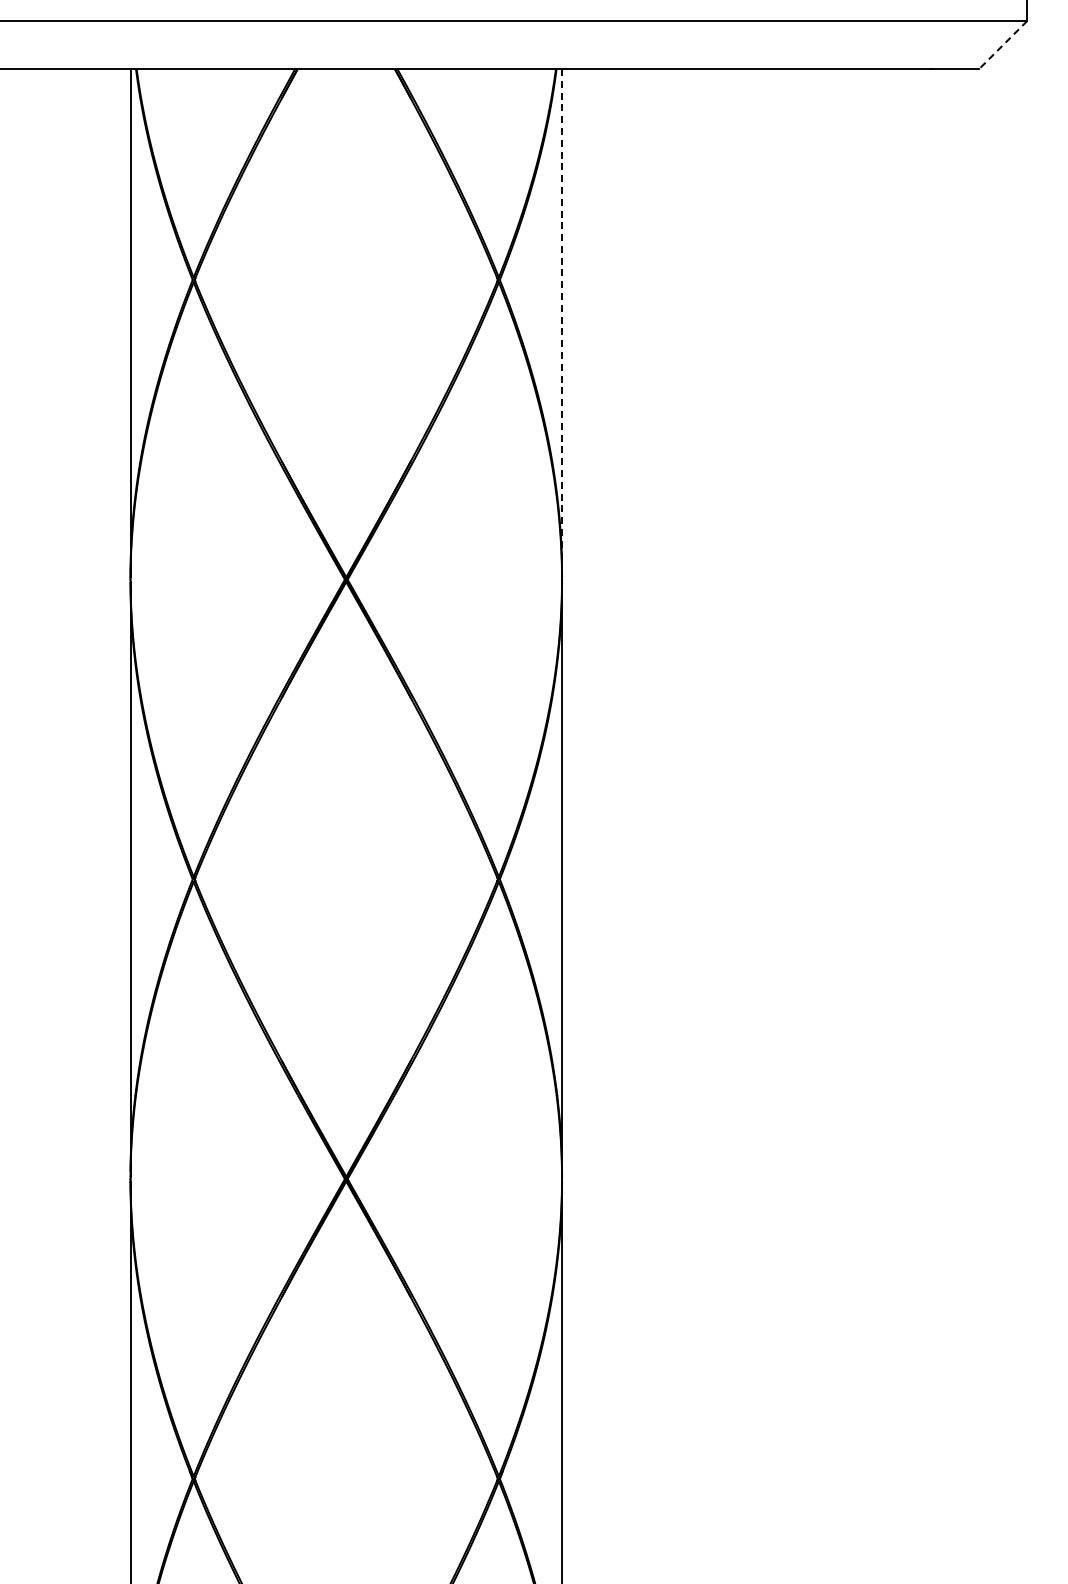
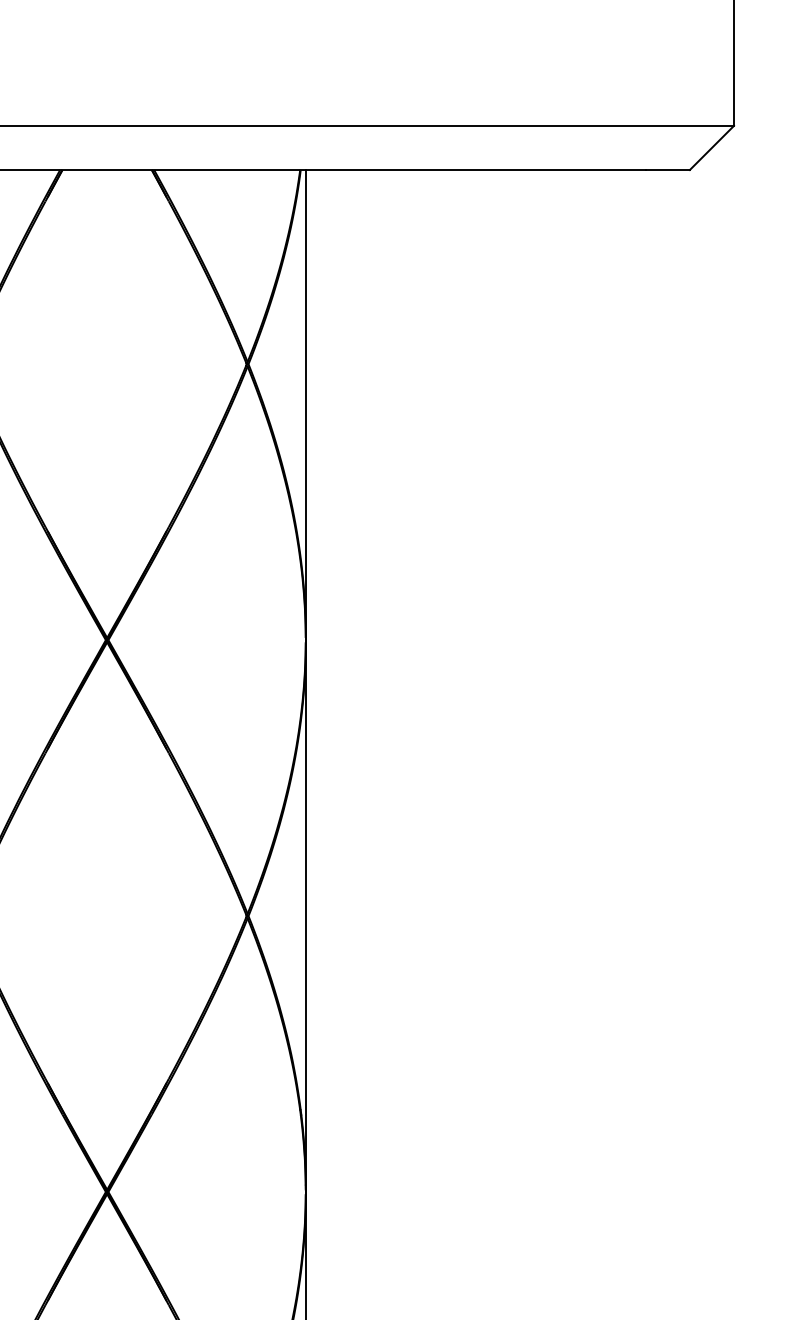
line: (1003, 45) -> (712, 148), dashed -> solid
line: (562, 323) -> (306, 404), dashed -> solid

